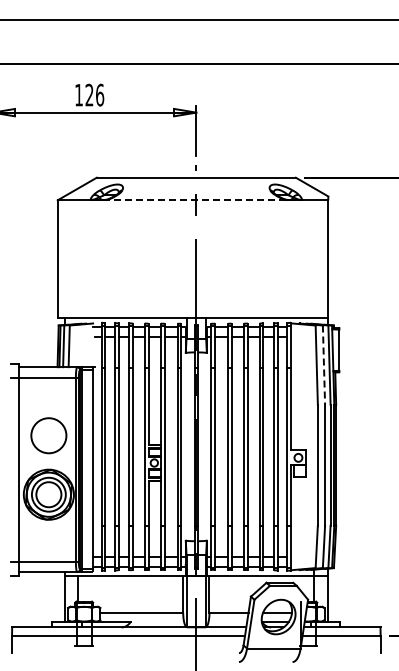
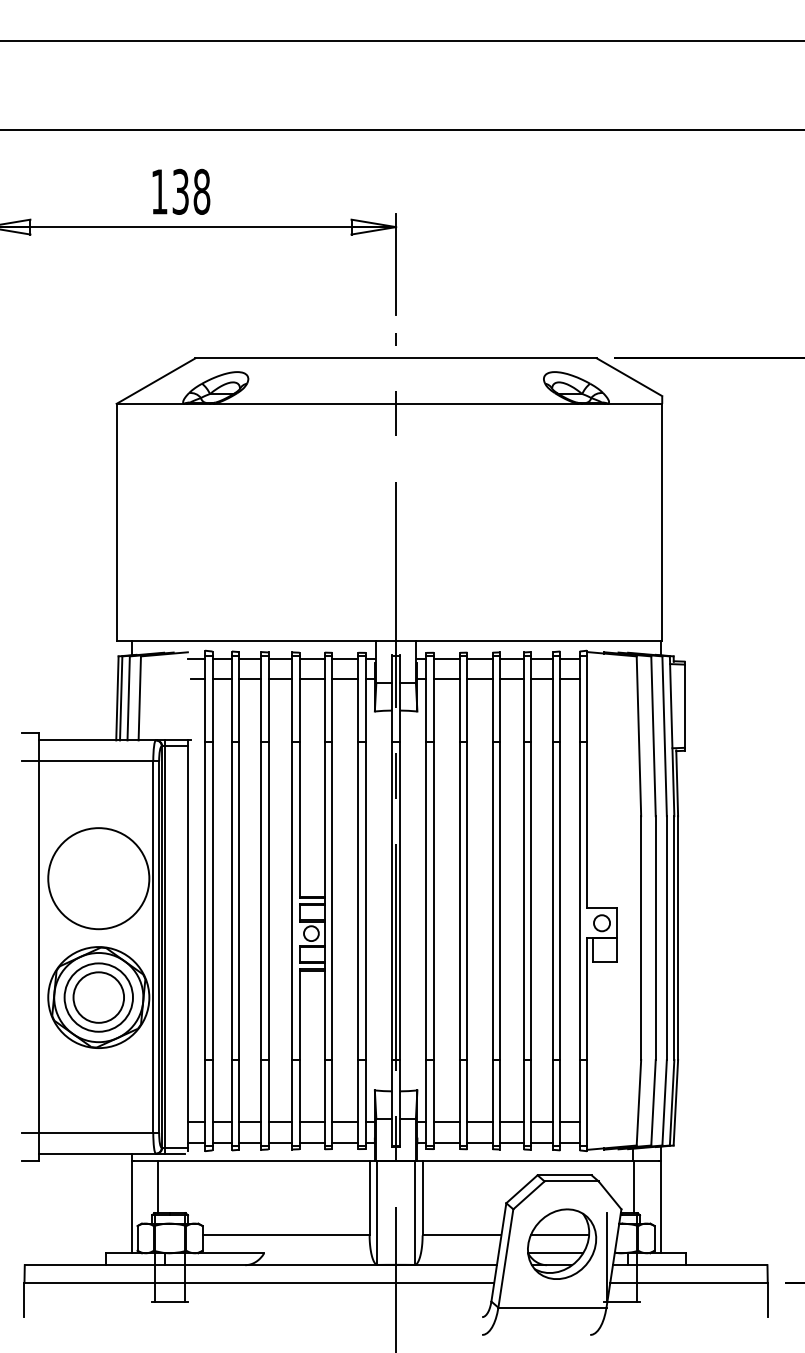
text: (94, 94) -> (190, 190), 126 -> 138
line: (195, 200) -> (394, 404), dashed -> solid
line: (323, 365) -> (652, 736), dashed -> solid
circle: (48, 435) -> (98, 878), size x1.43

